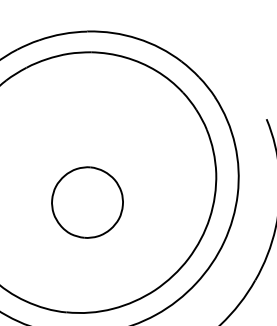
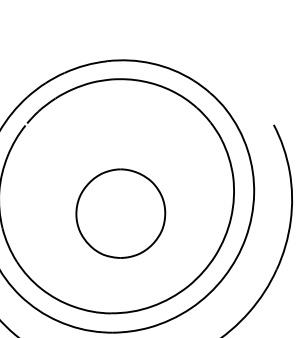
part: (87, 202) -> (120, 213), size x1.4

